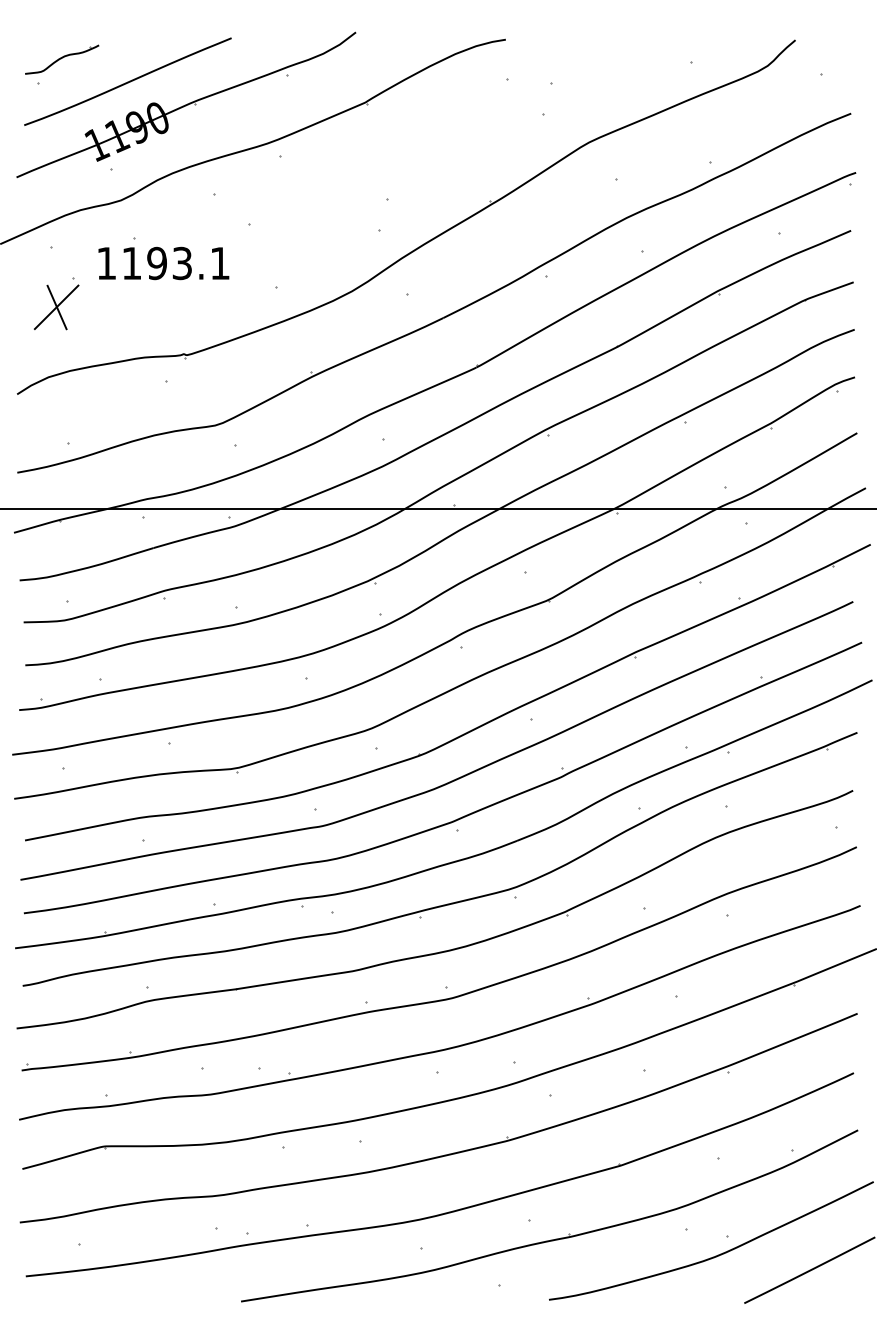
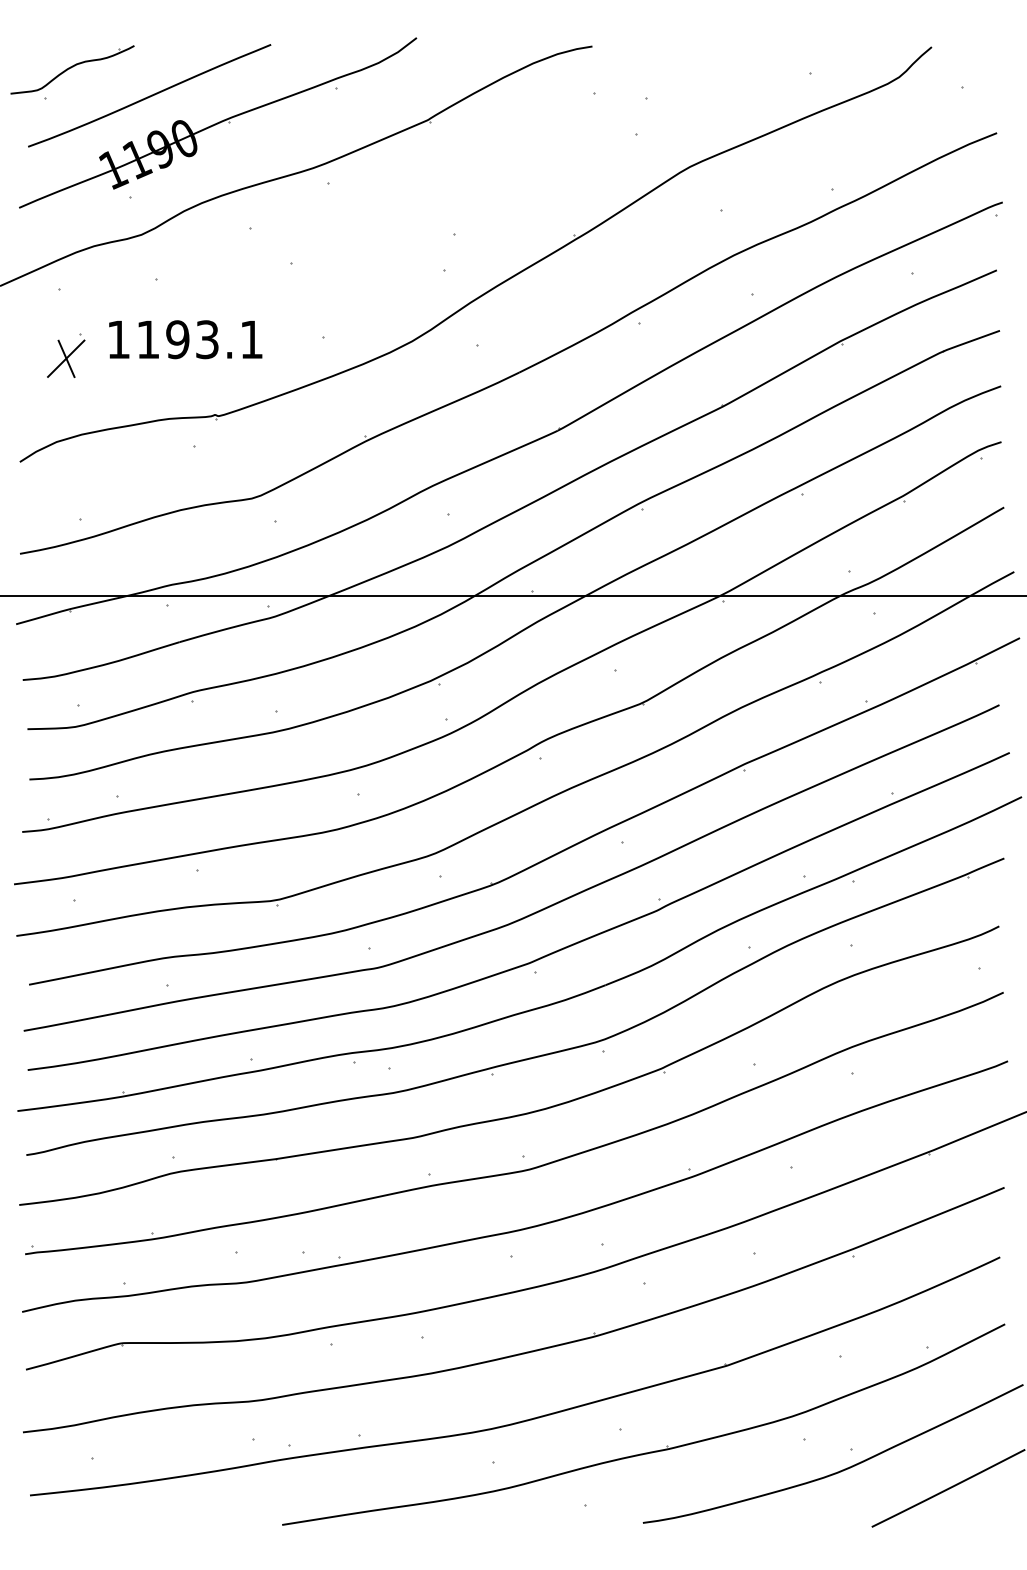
part: (62, 59) -> (72, 69), size x1.43
text: (163, 263) -> (185, 339), moved
part: (56, 303) -> (66, 355), size x0.71

